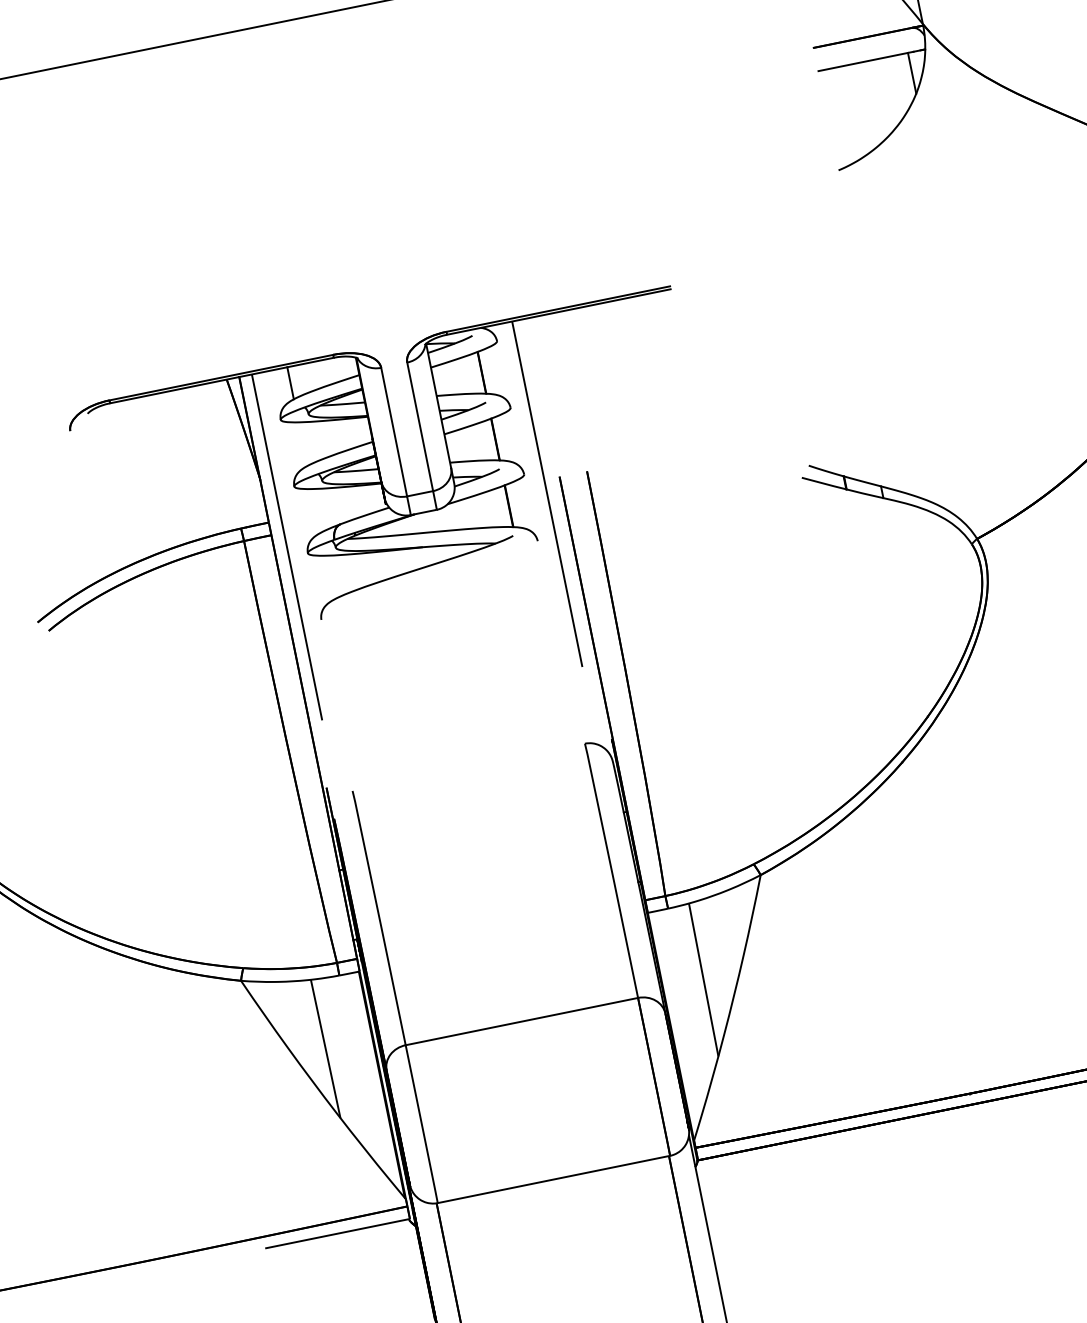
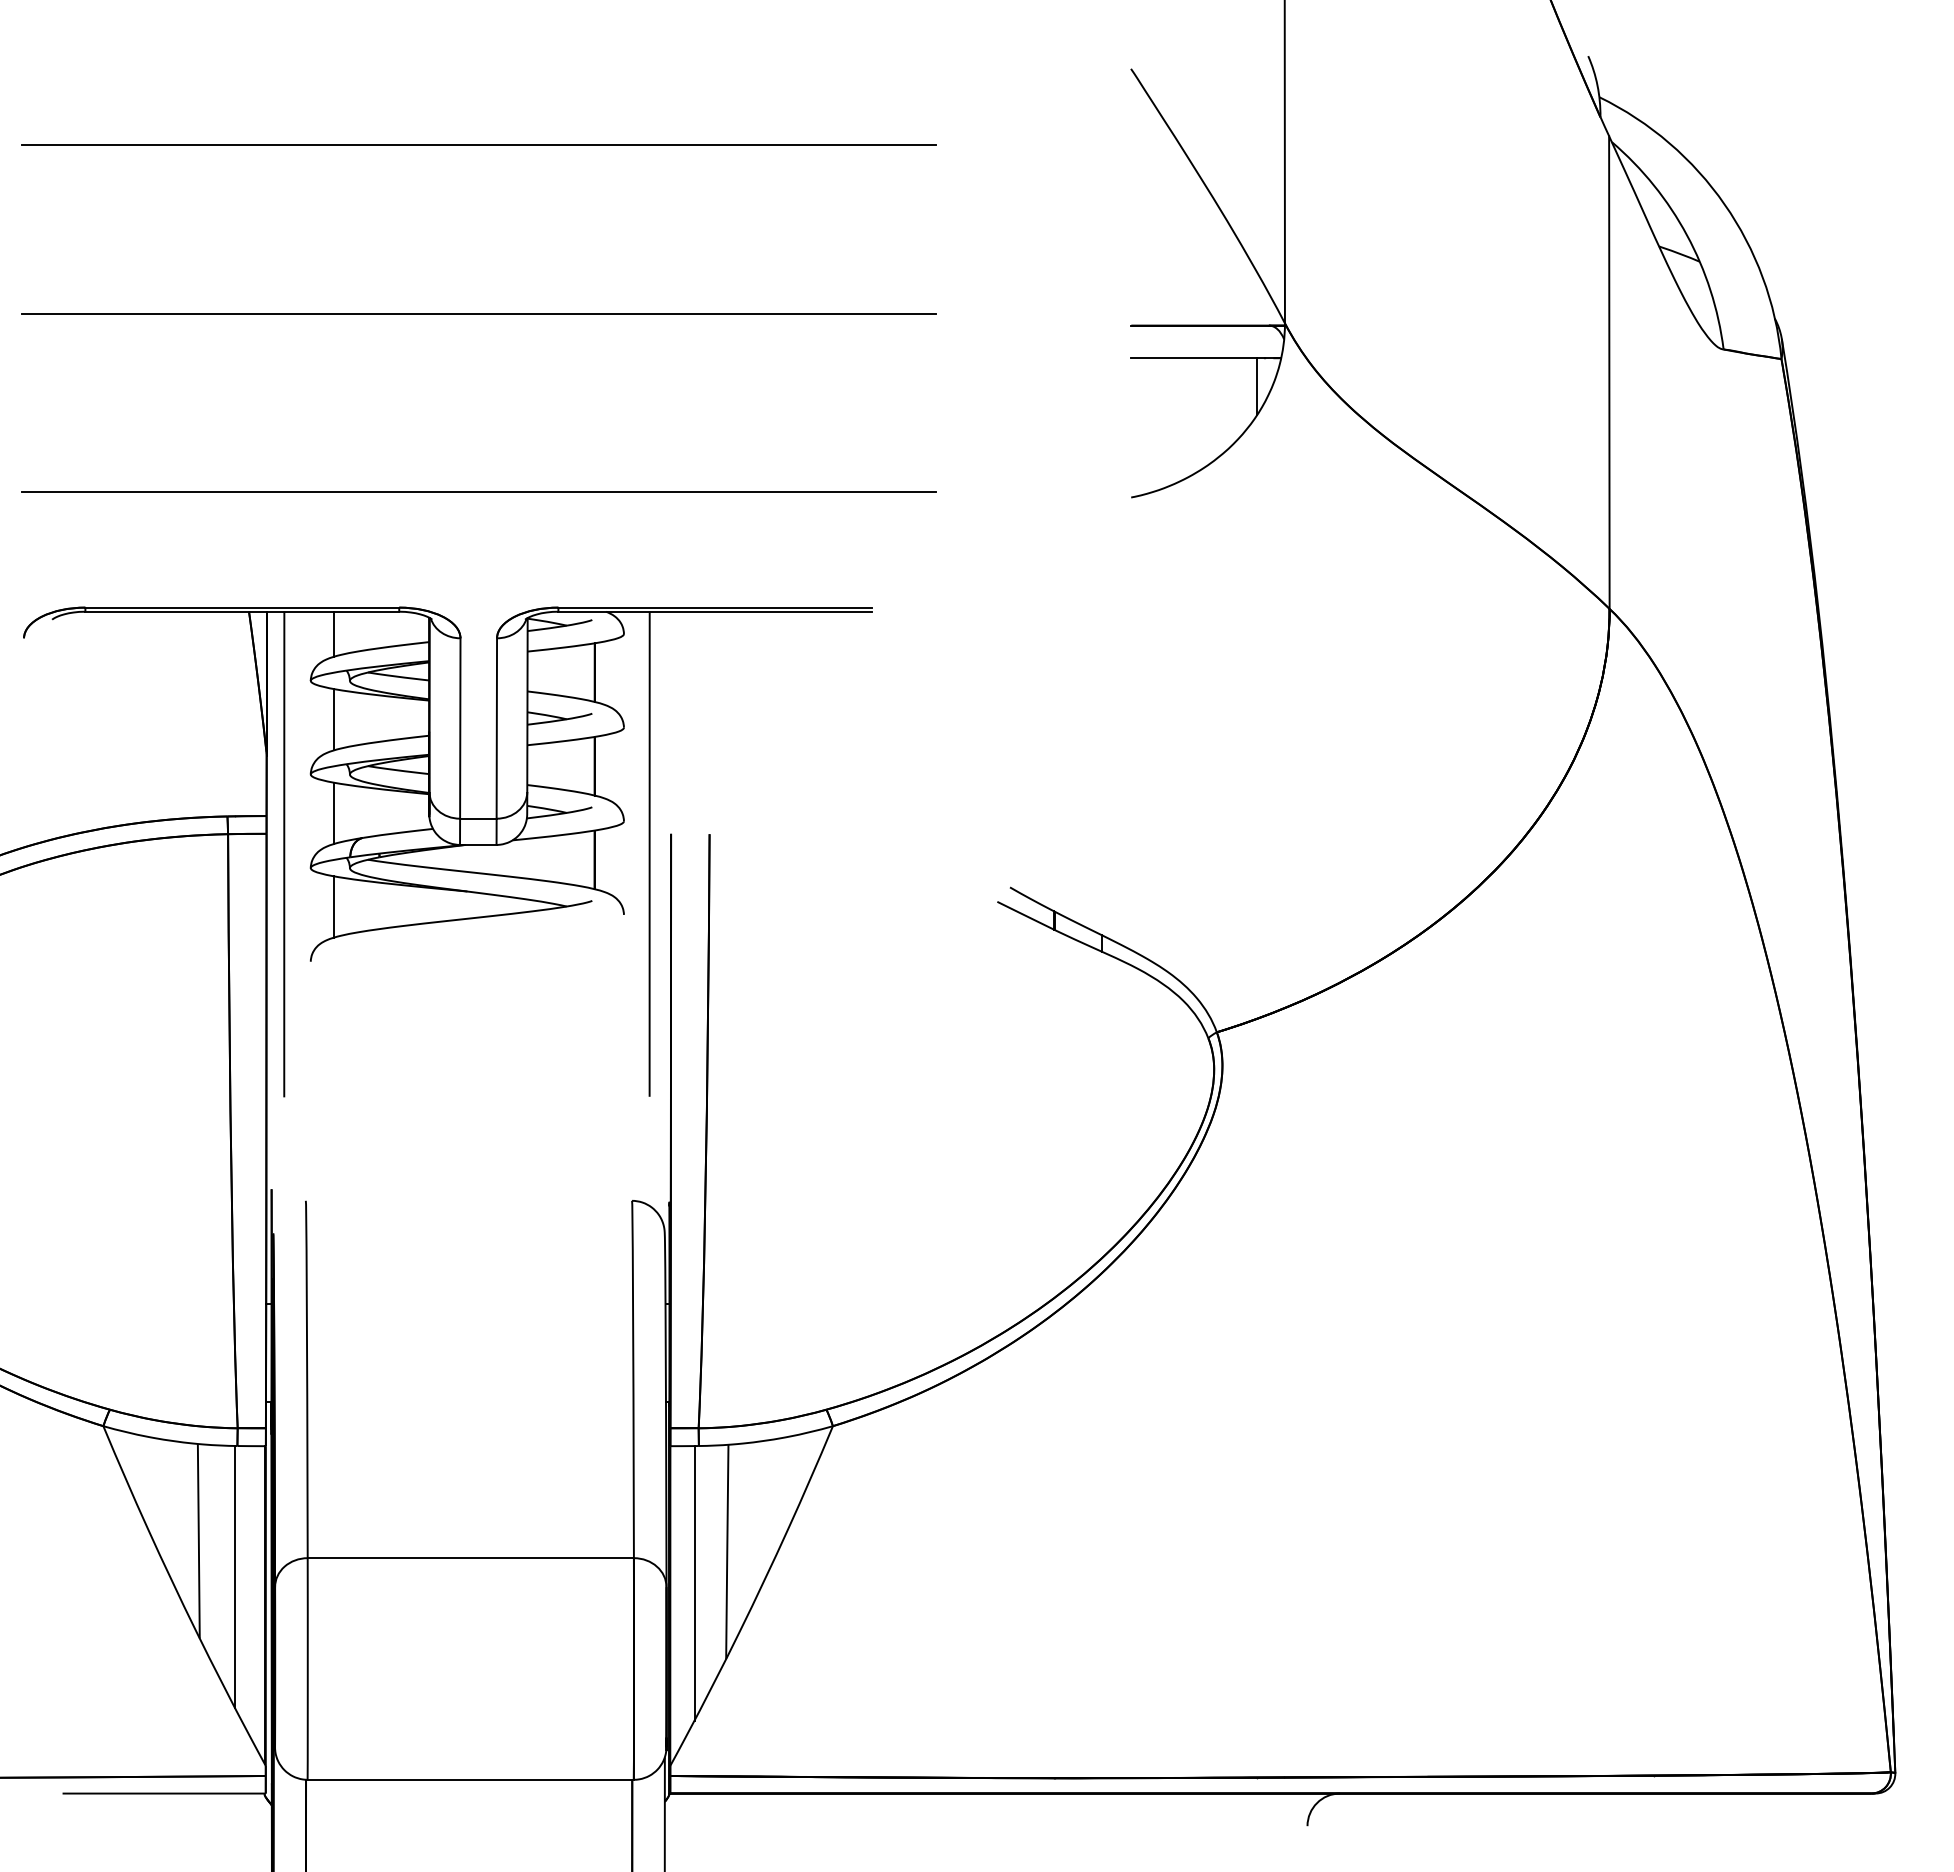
line: (347, 134) -> (478, 314), added
line: (372, 261) -> (478, 492), added
line: (303, 443) -> (334, 719), added
line: (316, 510) -> (334, 812), added
line: (330, 577) -> (334, 906), added
line: (684, 1007) -> (694, 1583), added
line: (356, 1068) -> (234, 1576), added

